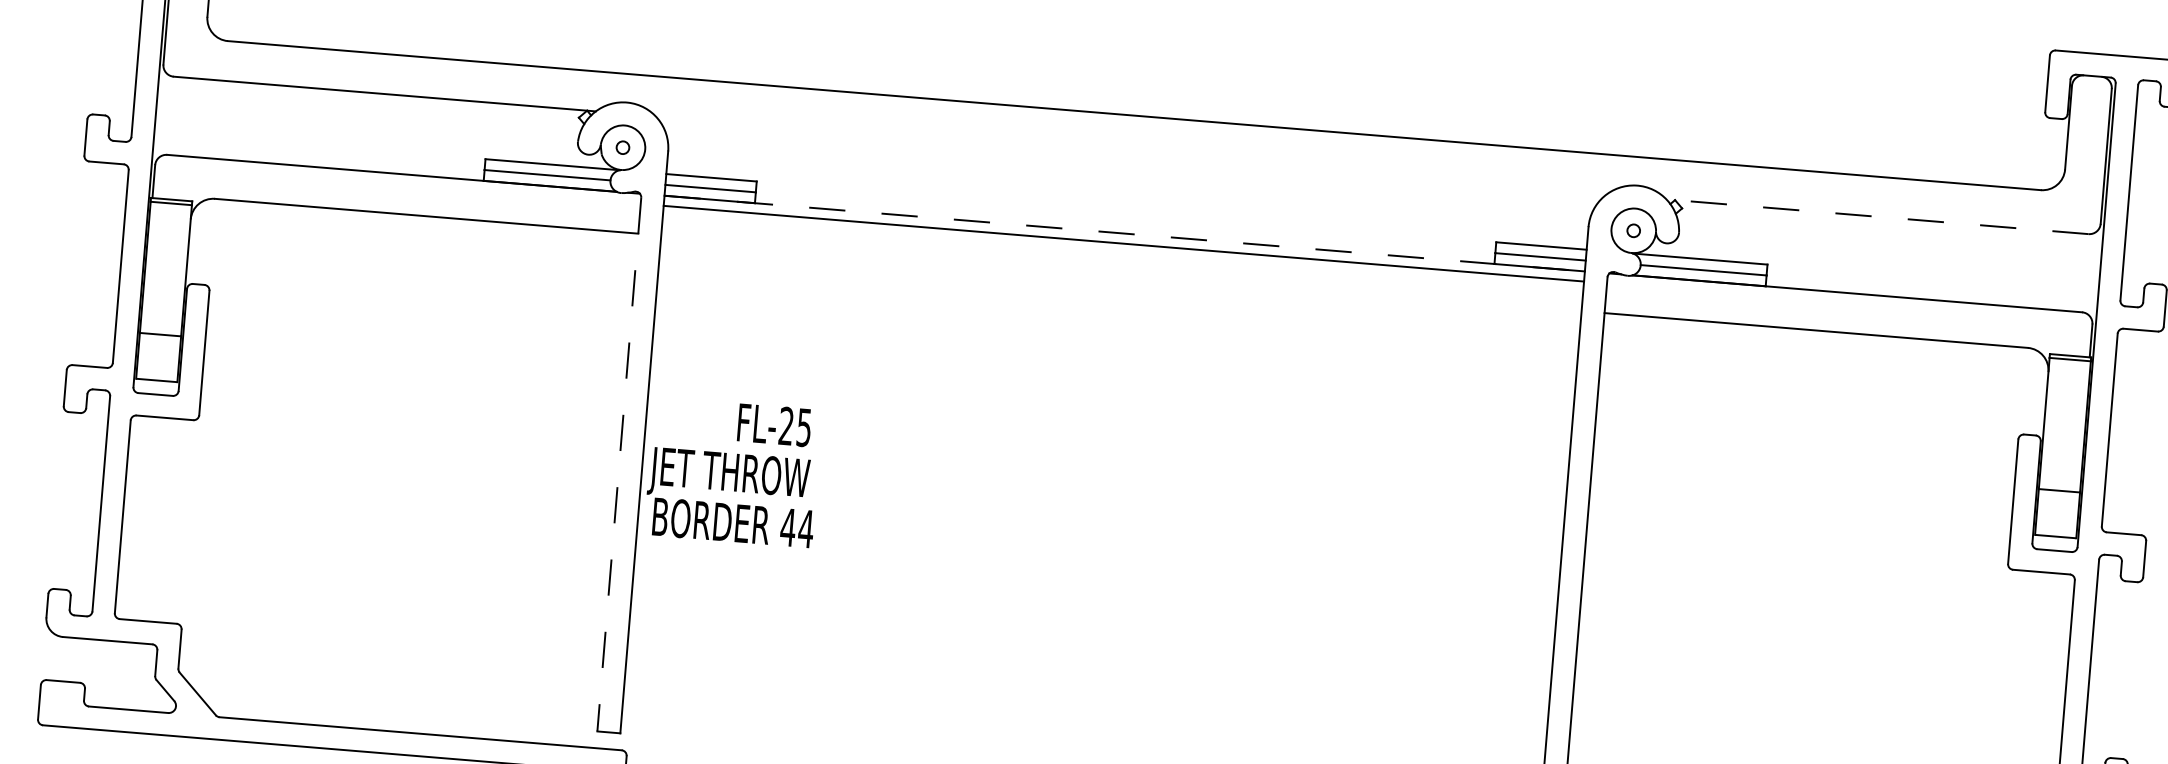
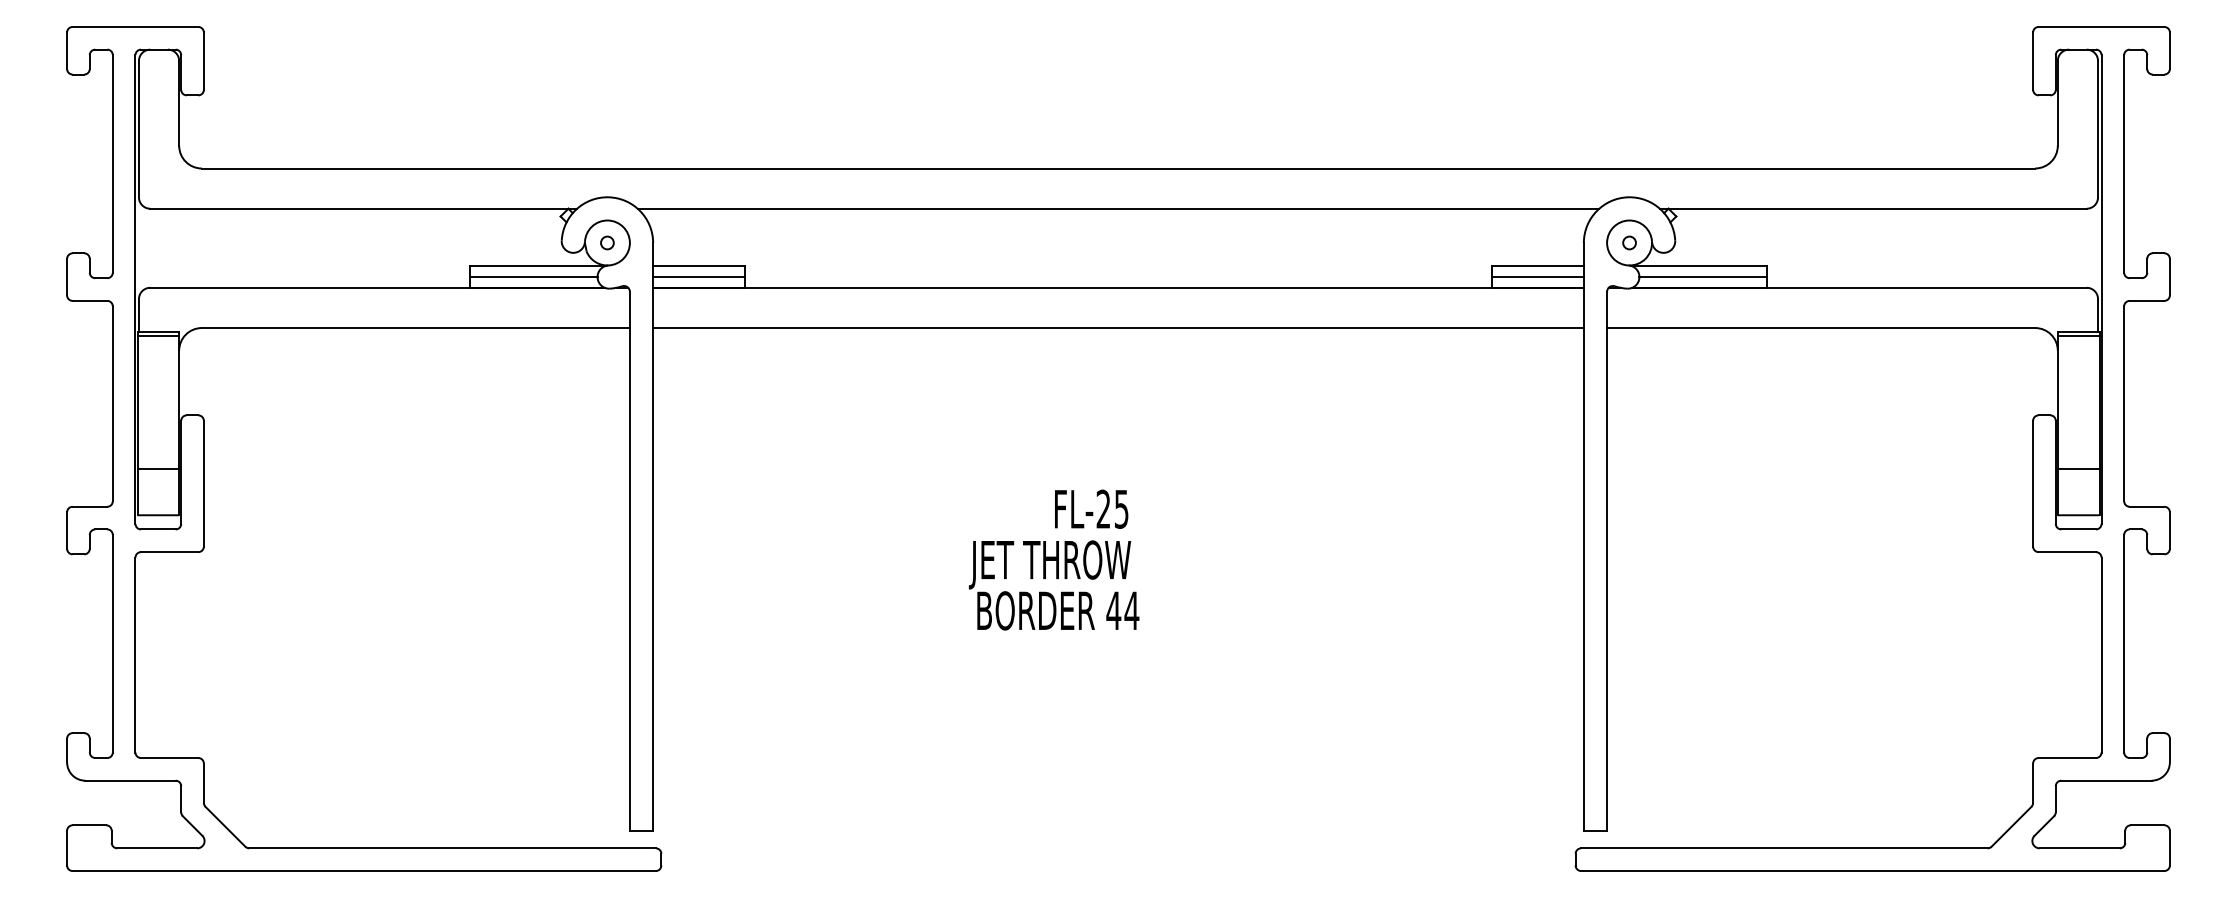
line: (1131, 155) -> (1118, 208), added
line: (1876, 216) -> (1872, 208), dashed -> solid
line: (1125, 233) -> (1119, 287), dashed -> solid
line: (1123, 244) -> (1118, 328), moved
line: (618, 464) -> (629, 561), dashed -> solid
text: (732, 471) -> (1053, 559), moved

